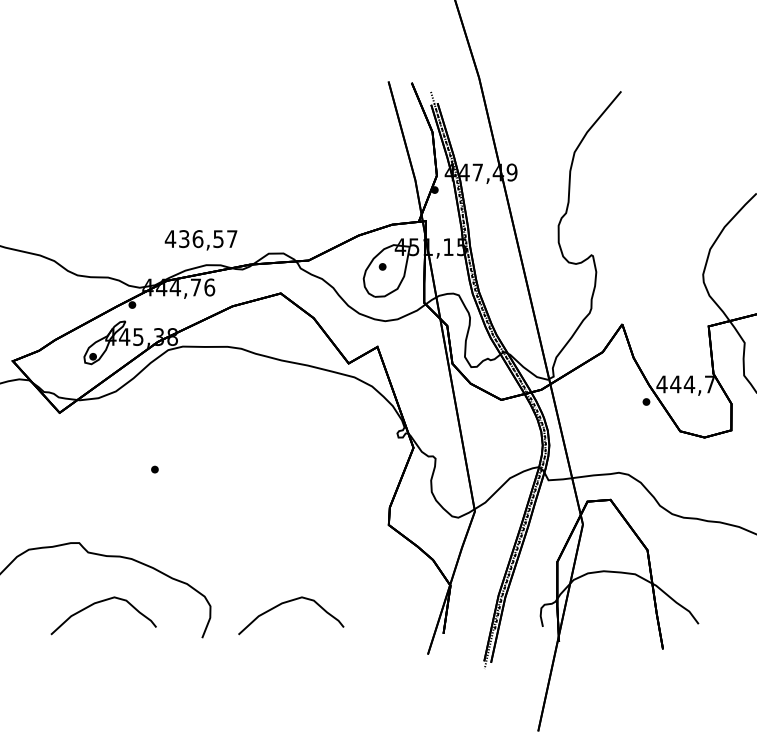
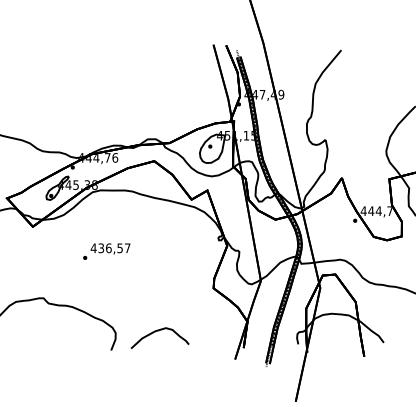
text: (201, 239) -> (110, 248), moved
curve: (100, 603) -> (55, 331), removed

